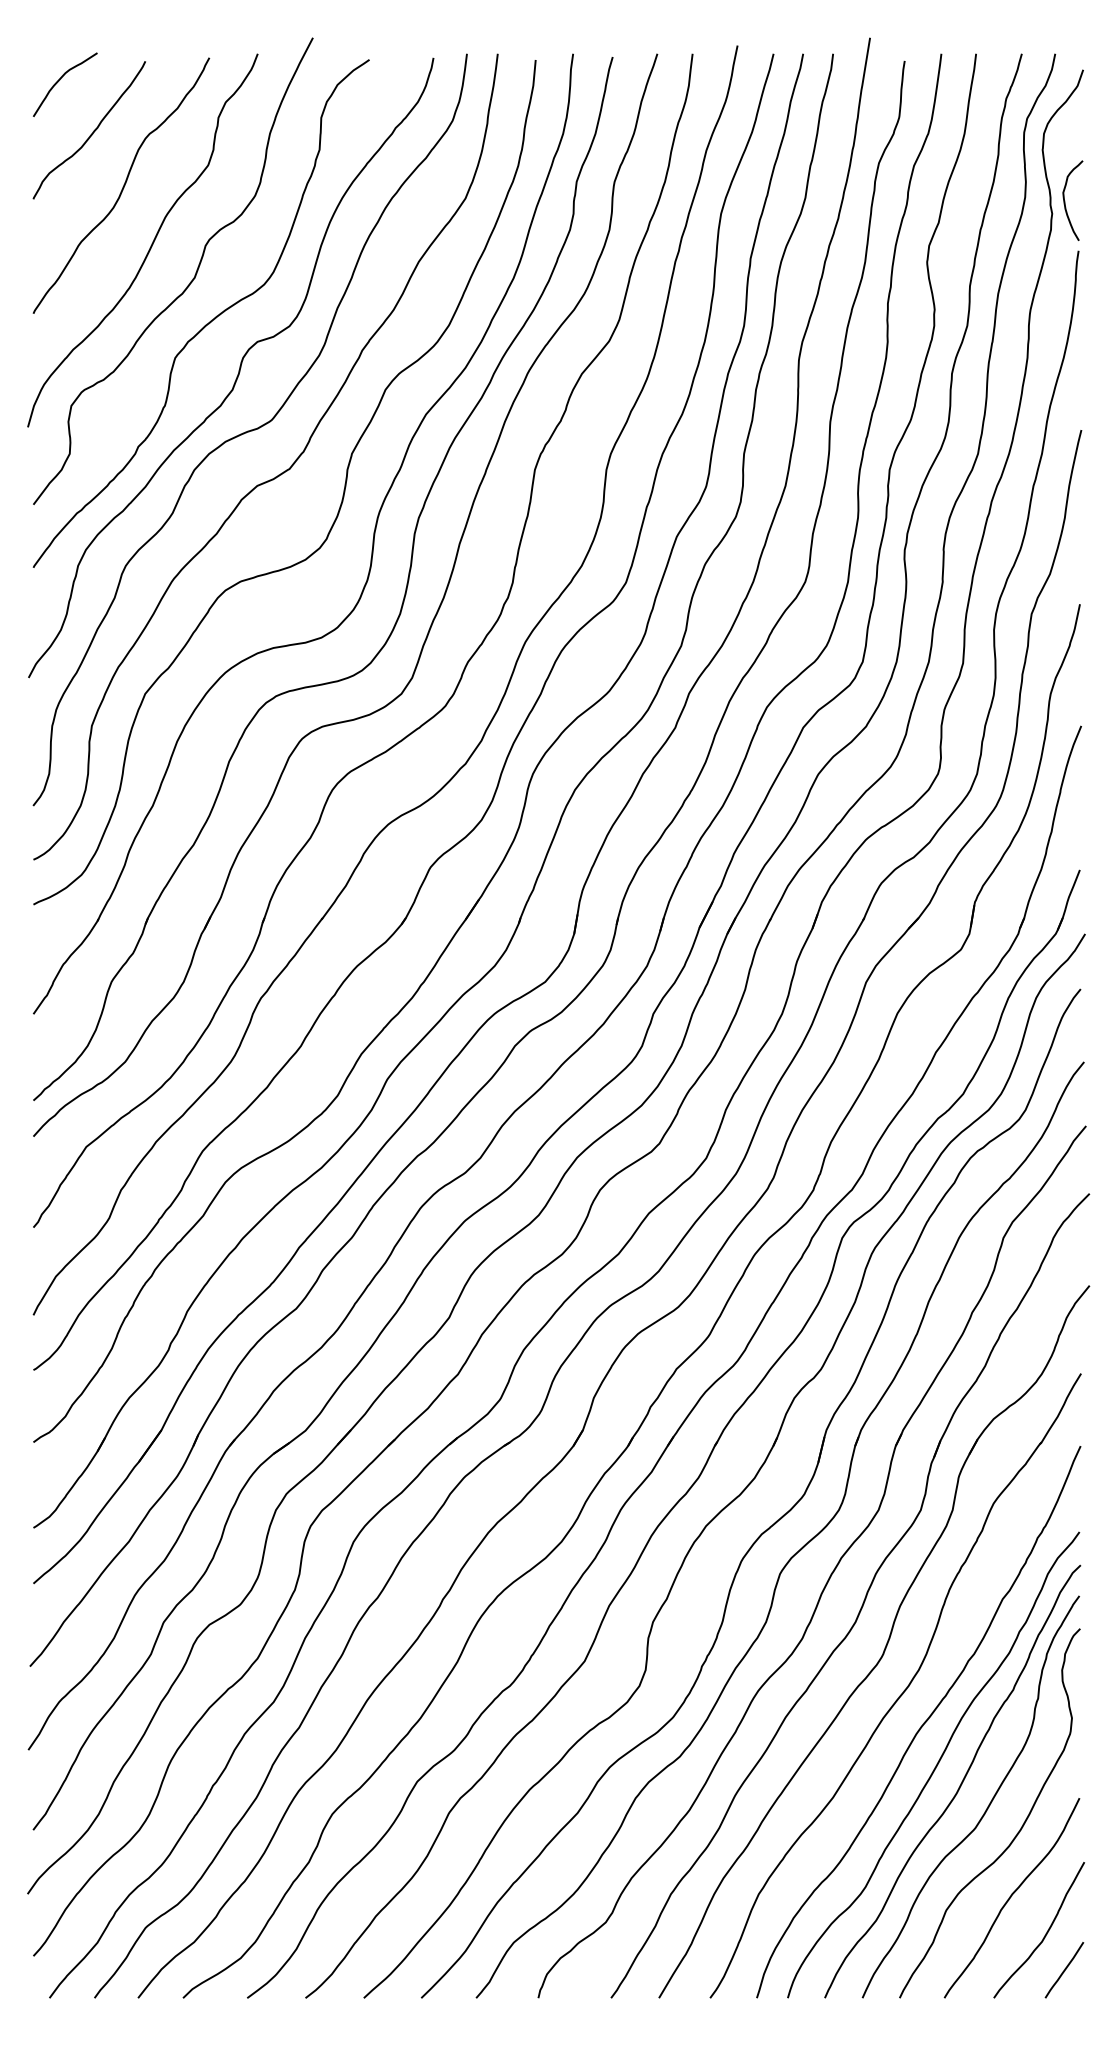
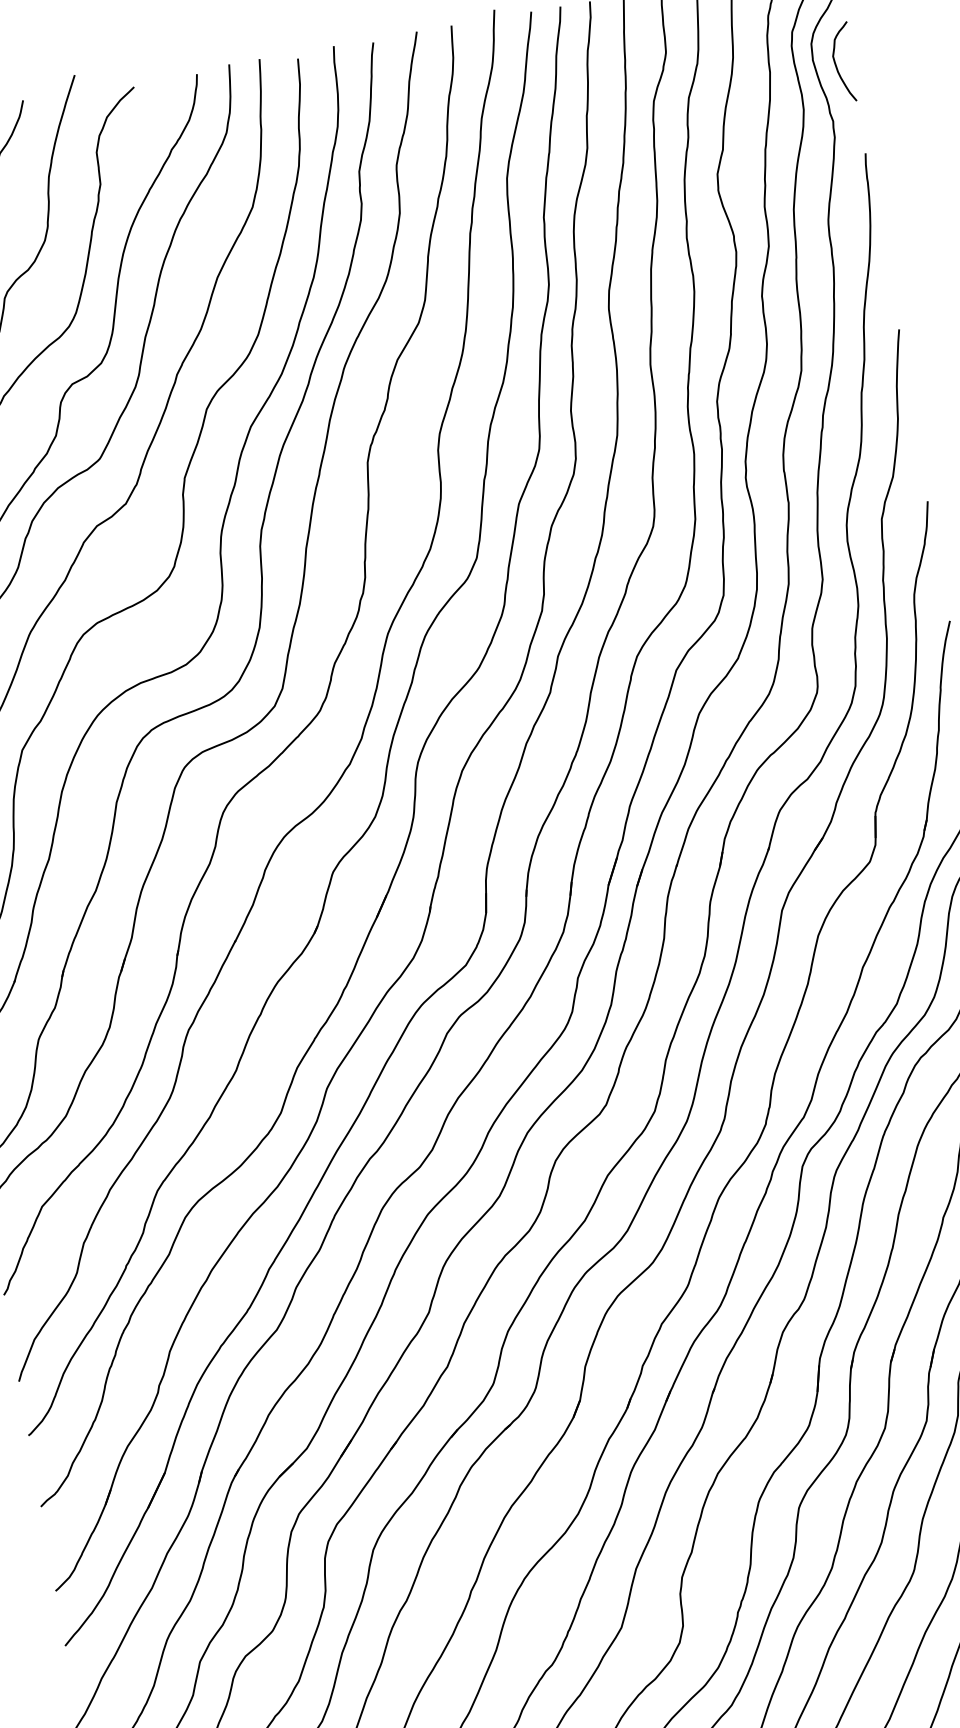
curve: (1065, 200) -> (836, 63), moved

